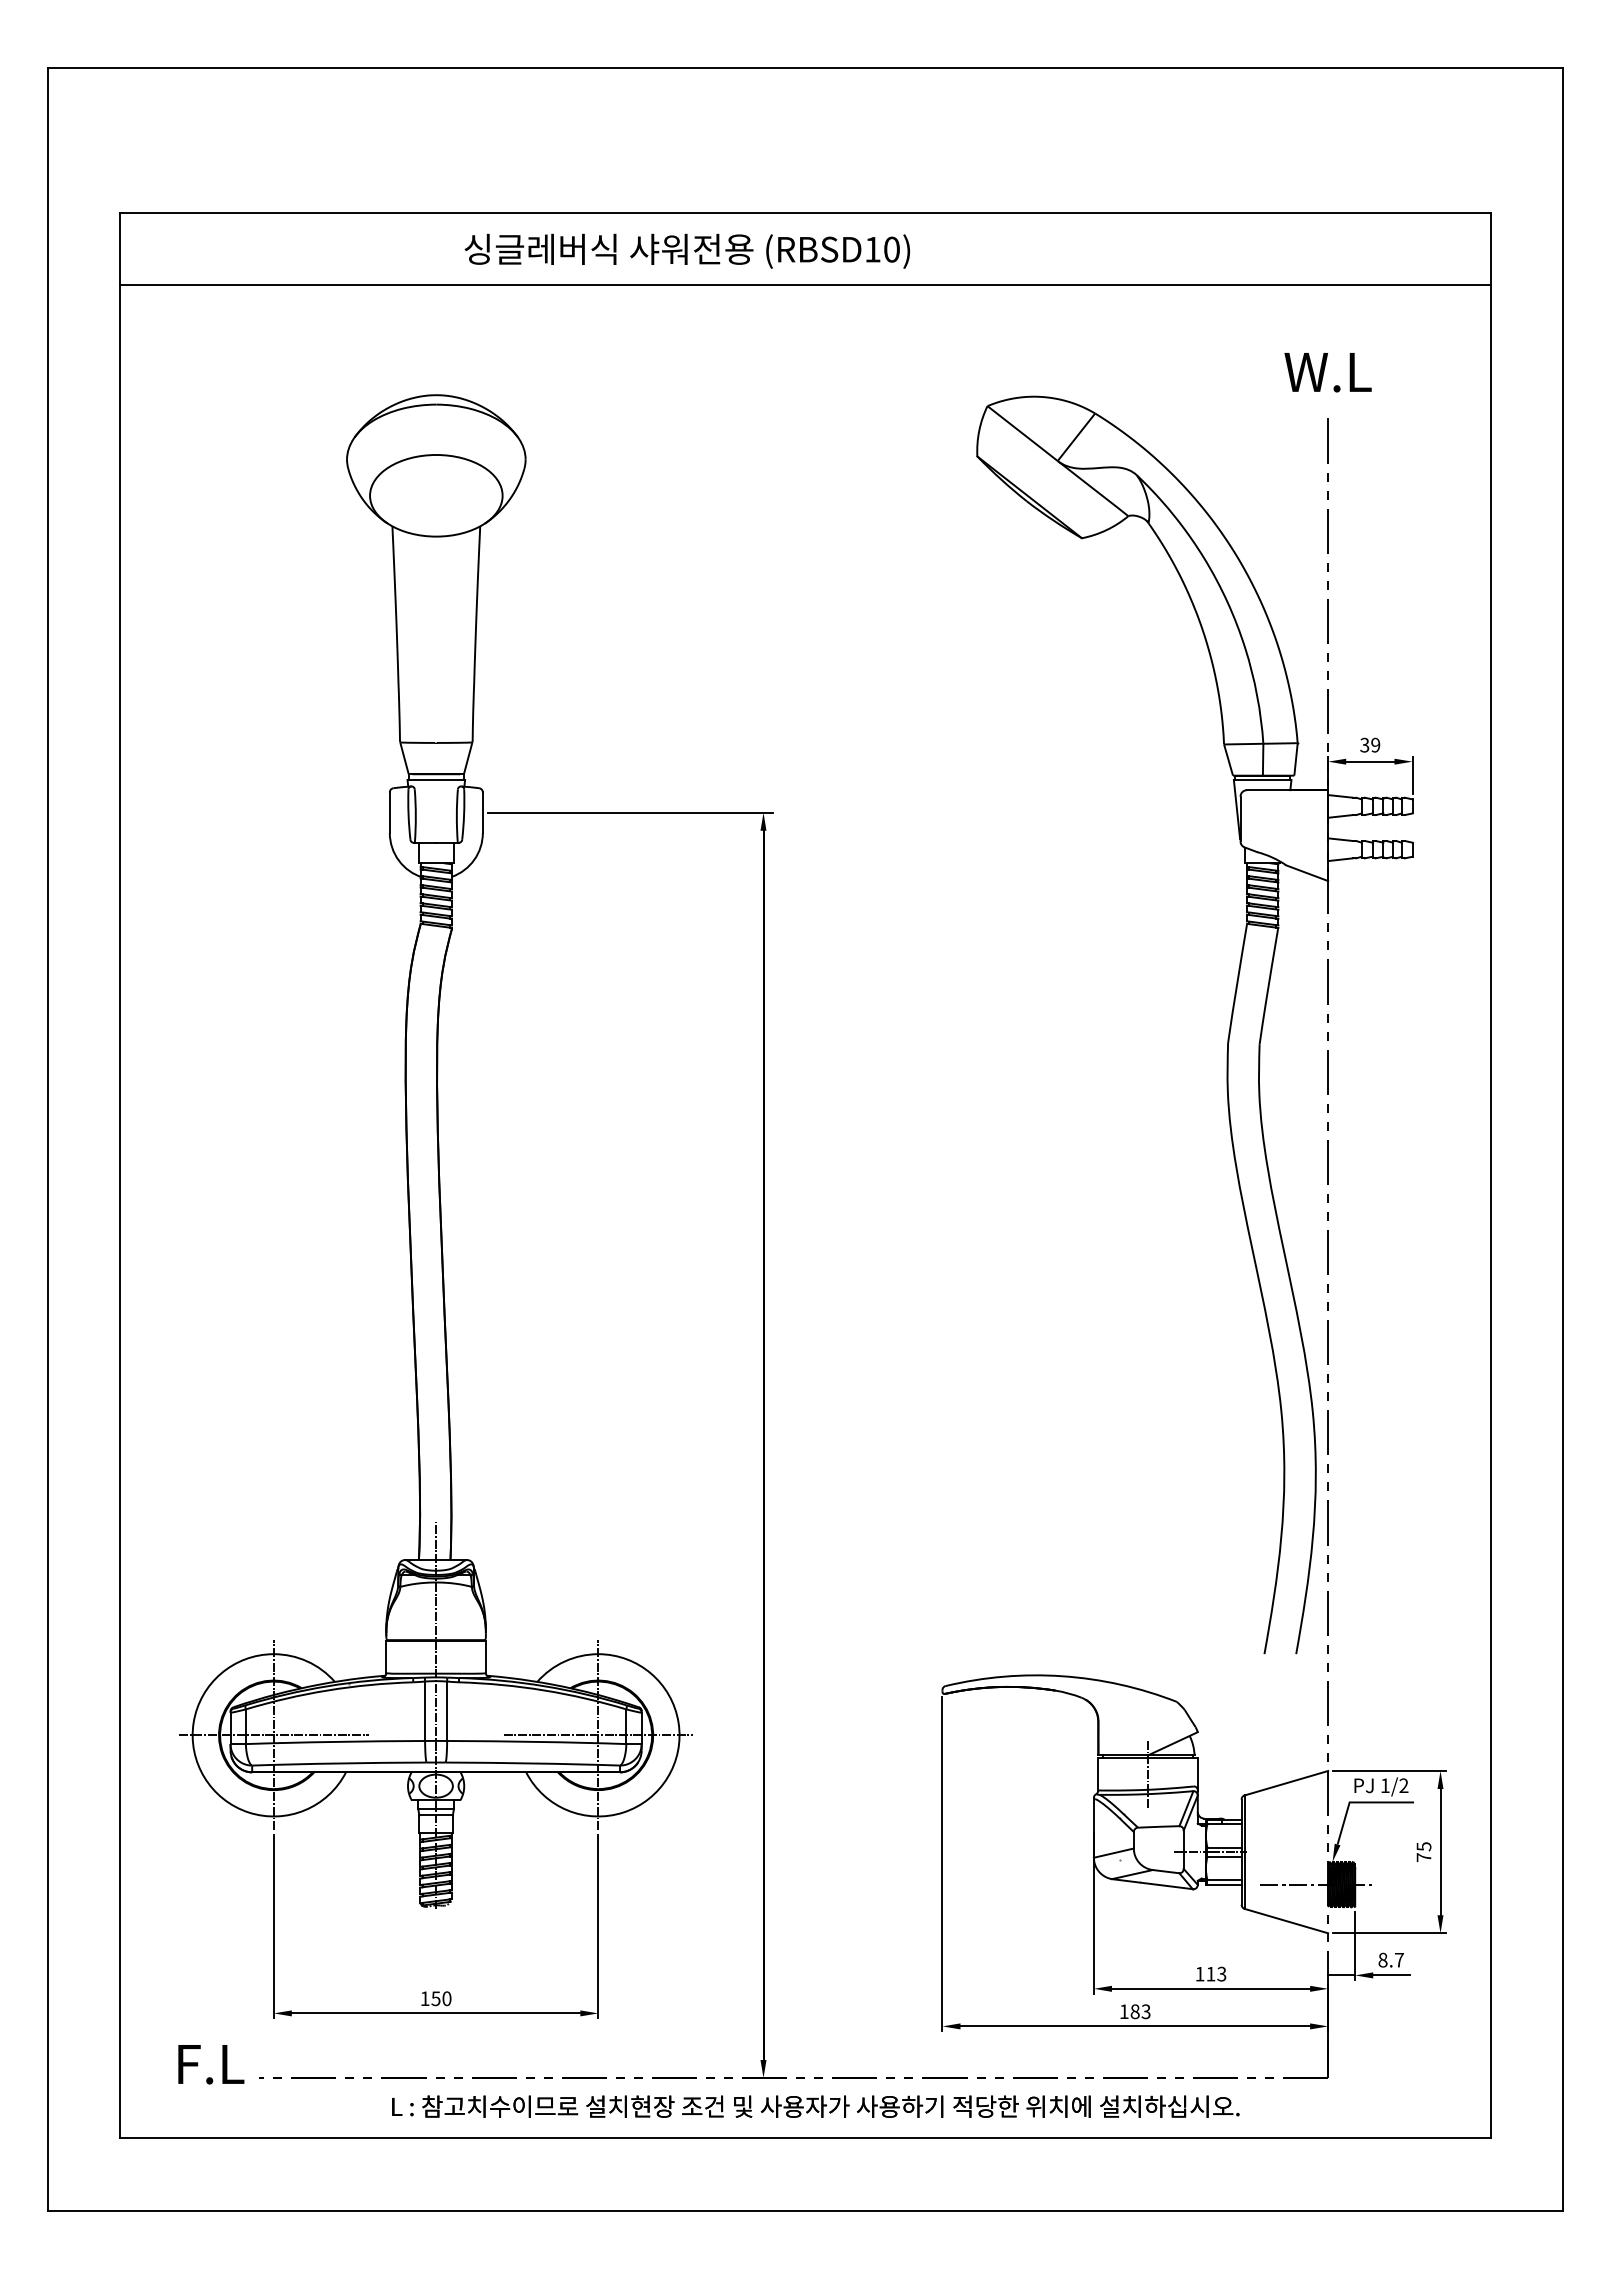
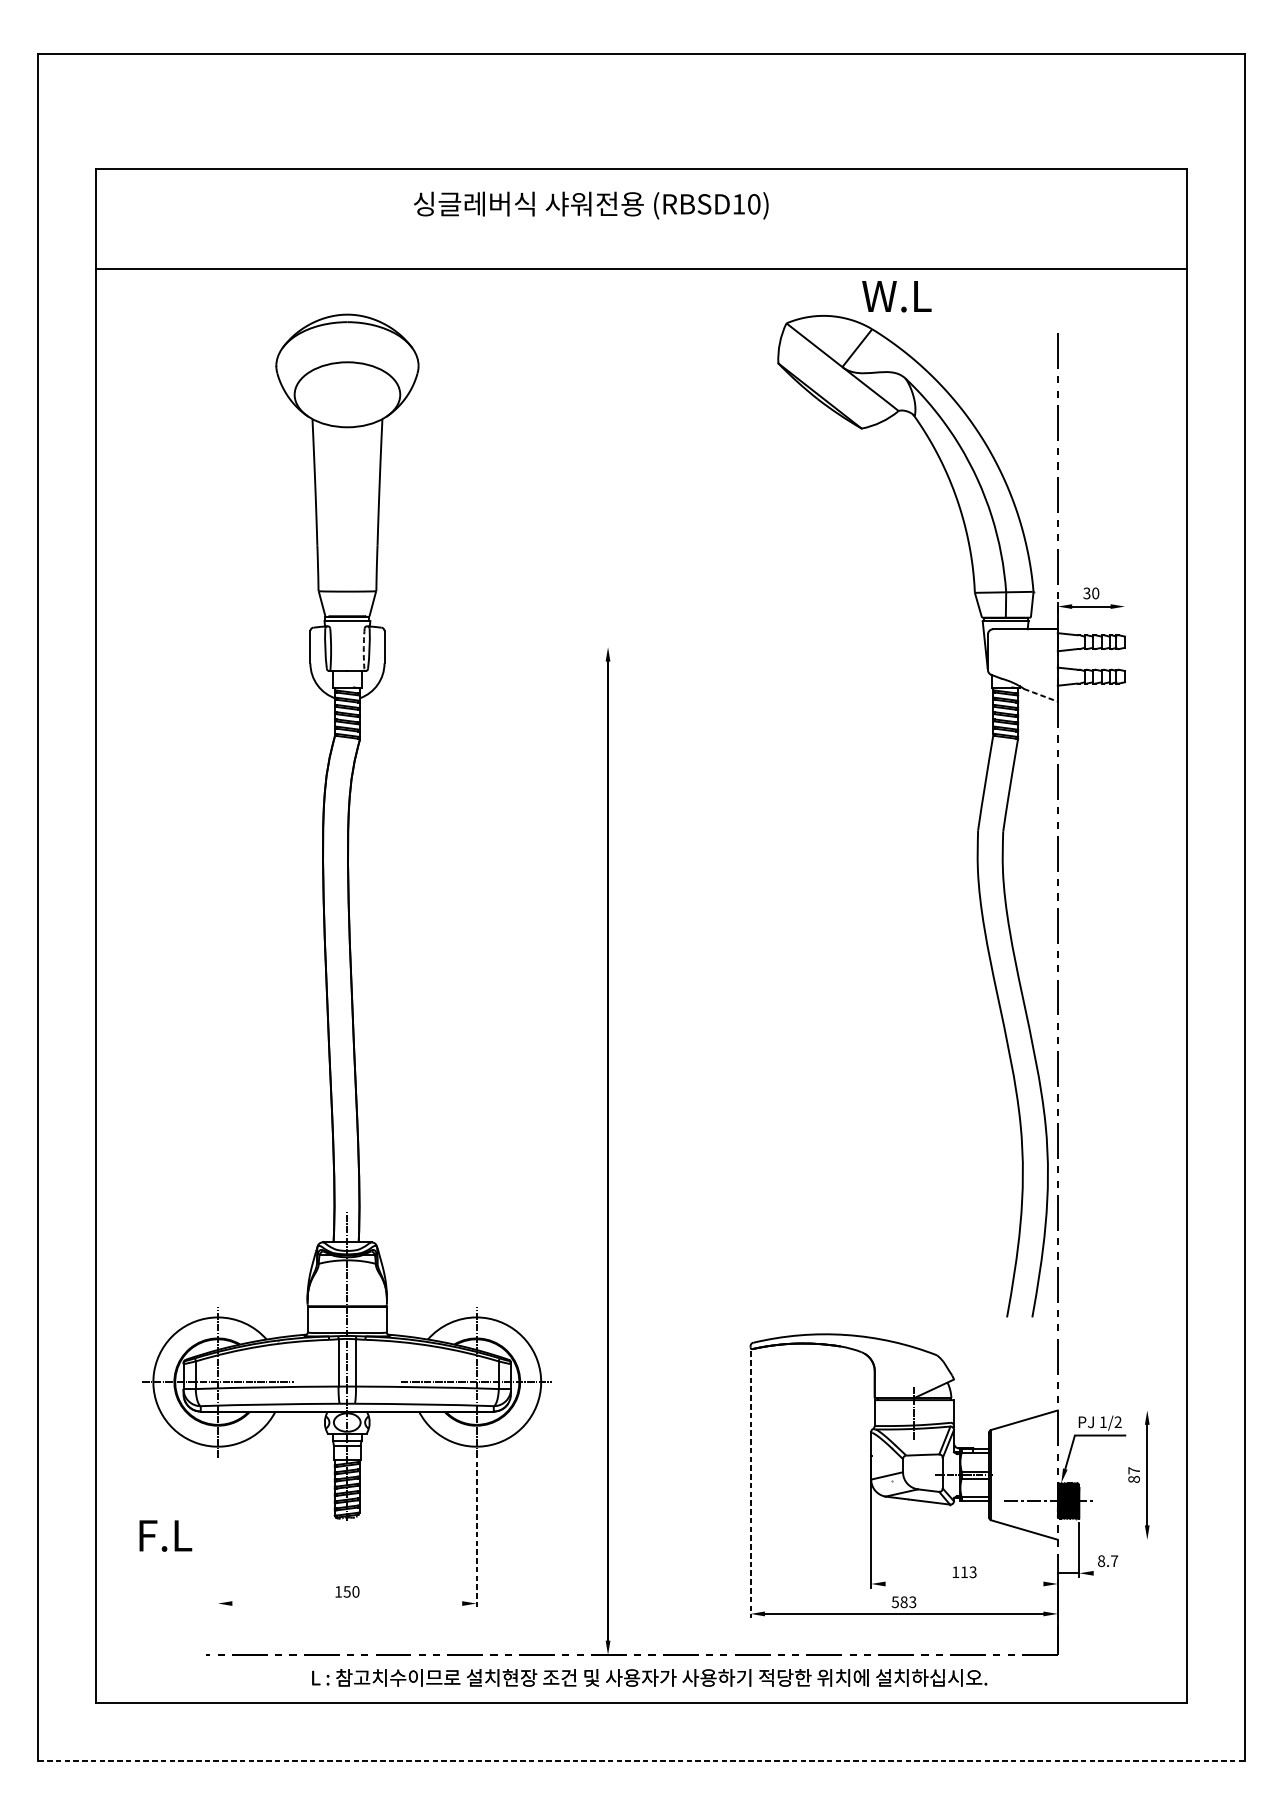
text: (686, 250) -> (590, 204), moved
line: (805, 284) -> (641, 268), moved
text: (1327, 372) -> (896, 296), moved
text: (1375, 745) -> (1095, 593), 39 -> 30
line: (1412, 775) -> (1124, 617), removed
line: (630, 812) -> (502, 647), removed
arc: (456, 816) -> (363, 650), solid -> dashed
line: (1306, 873) -> (1040, 695), solid -> dashed
line: (1389, 1770) -> (1106, 1410), removed
text: (1423, 1852) -> (1133, 1475), 75 -> 87
line: (942, 1864) -> (750, 1484), solid -> dashed
line: (273, 1926) -> (217, 1534), removed
line: (598, 1926) -> (476, 1534), solid -> dashed
line: (1389, 1933) -> (1106, 1539), removed
line: (1391, 1975) -> (1108, 1573), removed
line: (1210, 1988) -> (964, 1583), removed
text: (1123, 2011) -> (894, 1602), 183 -> 583
line: (435, 2013) -> (346, 1603), removed
text: (211, 2064) -> (165, 1535), moved
line: (805, 2210) -> (641, 1760), solid -> dashed

